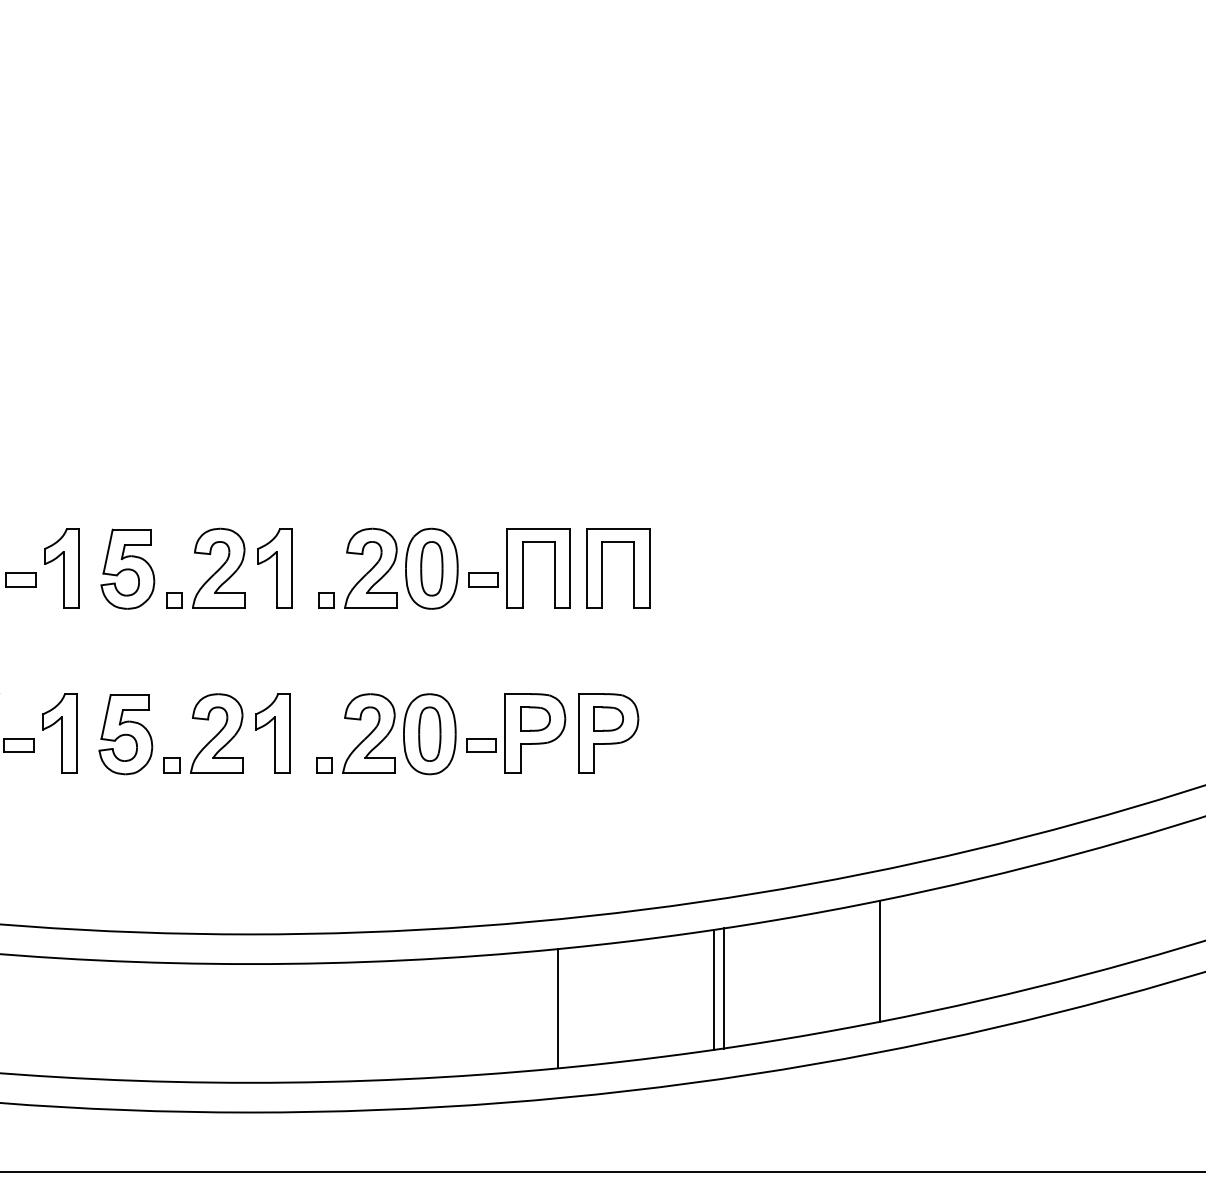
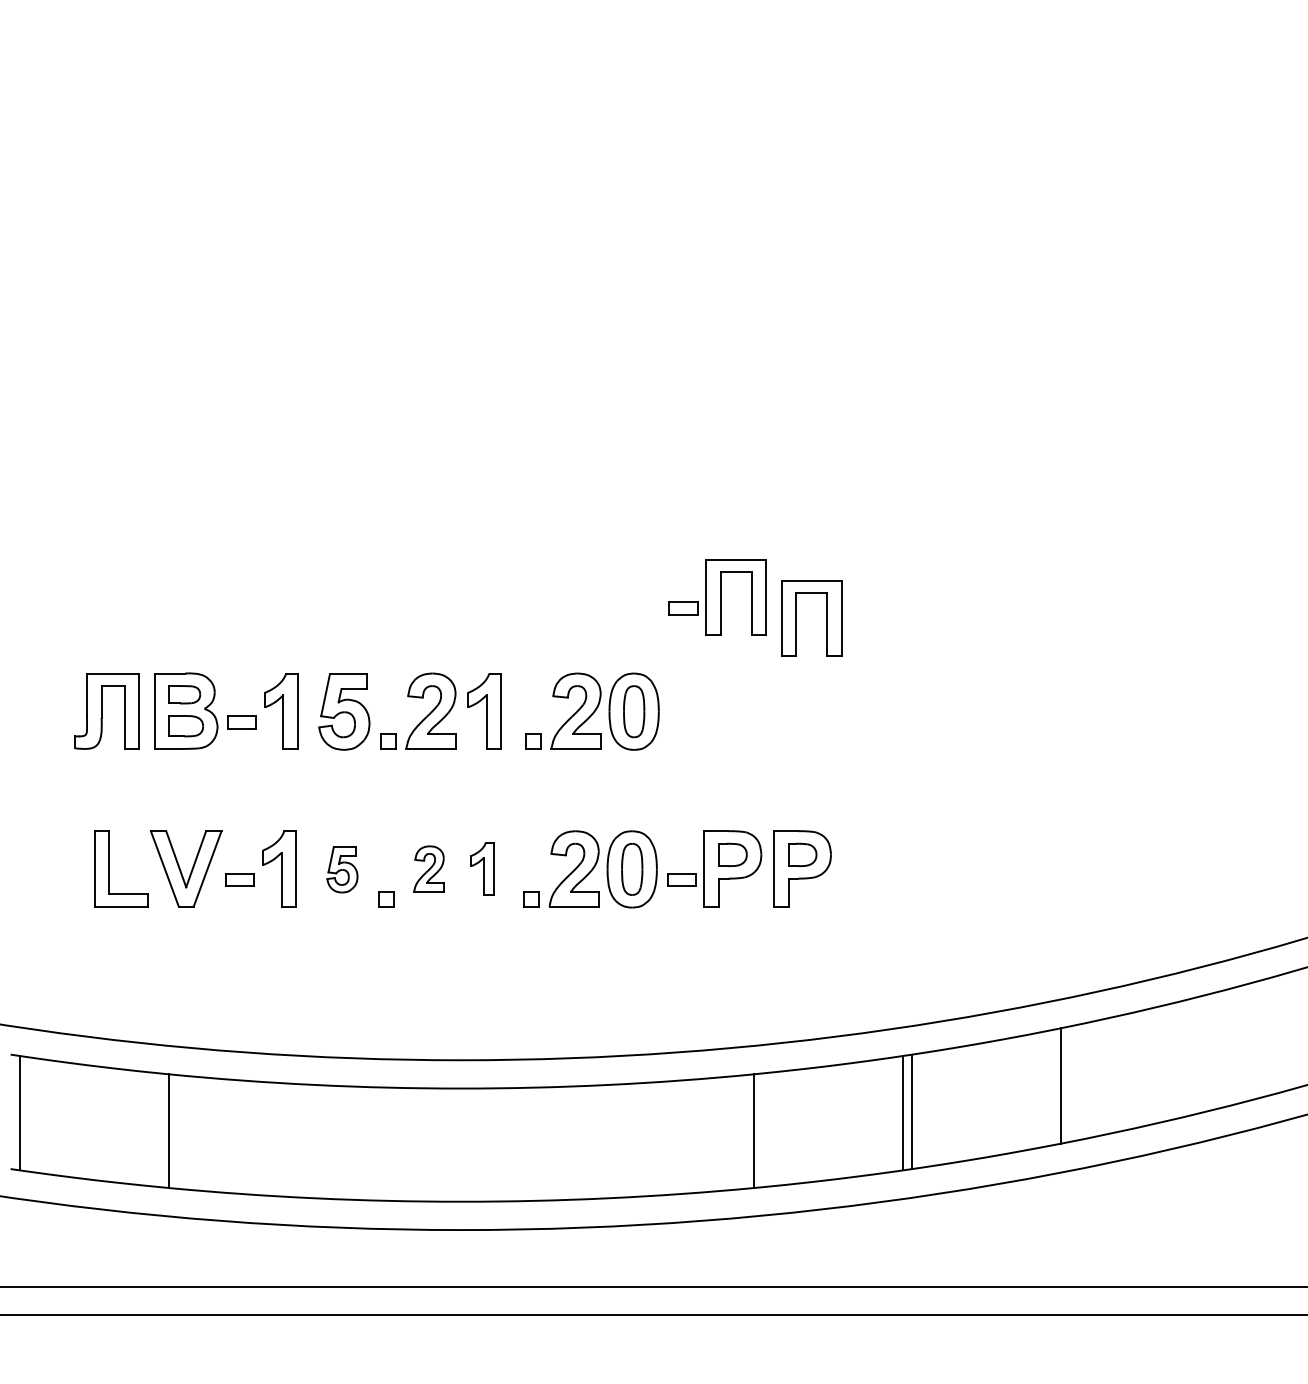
part: (519, 568) -> (717, 597), moved
part: (602, 568) -> (796, 618), moved
part: (216, 733) -> (428, 868), size x0.6
part: (272, 733) -> (482, 868), size x0.7
part: (125, 734) -> (342, 869), size x0.6

